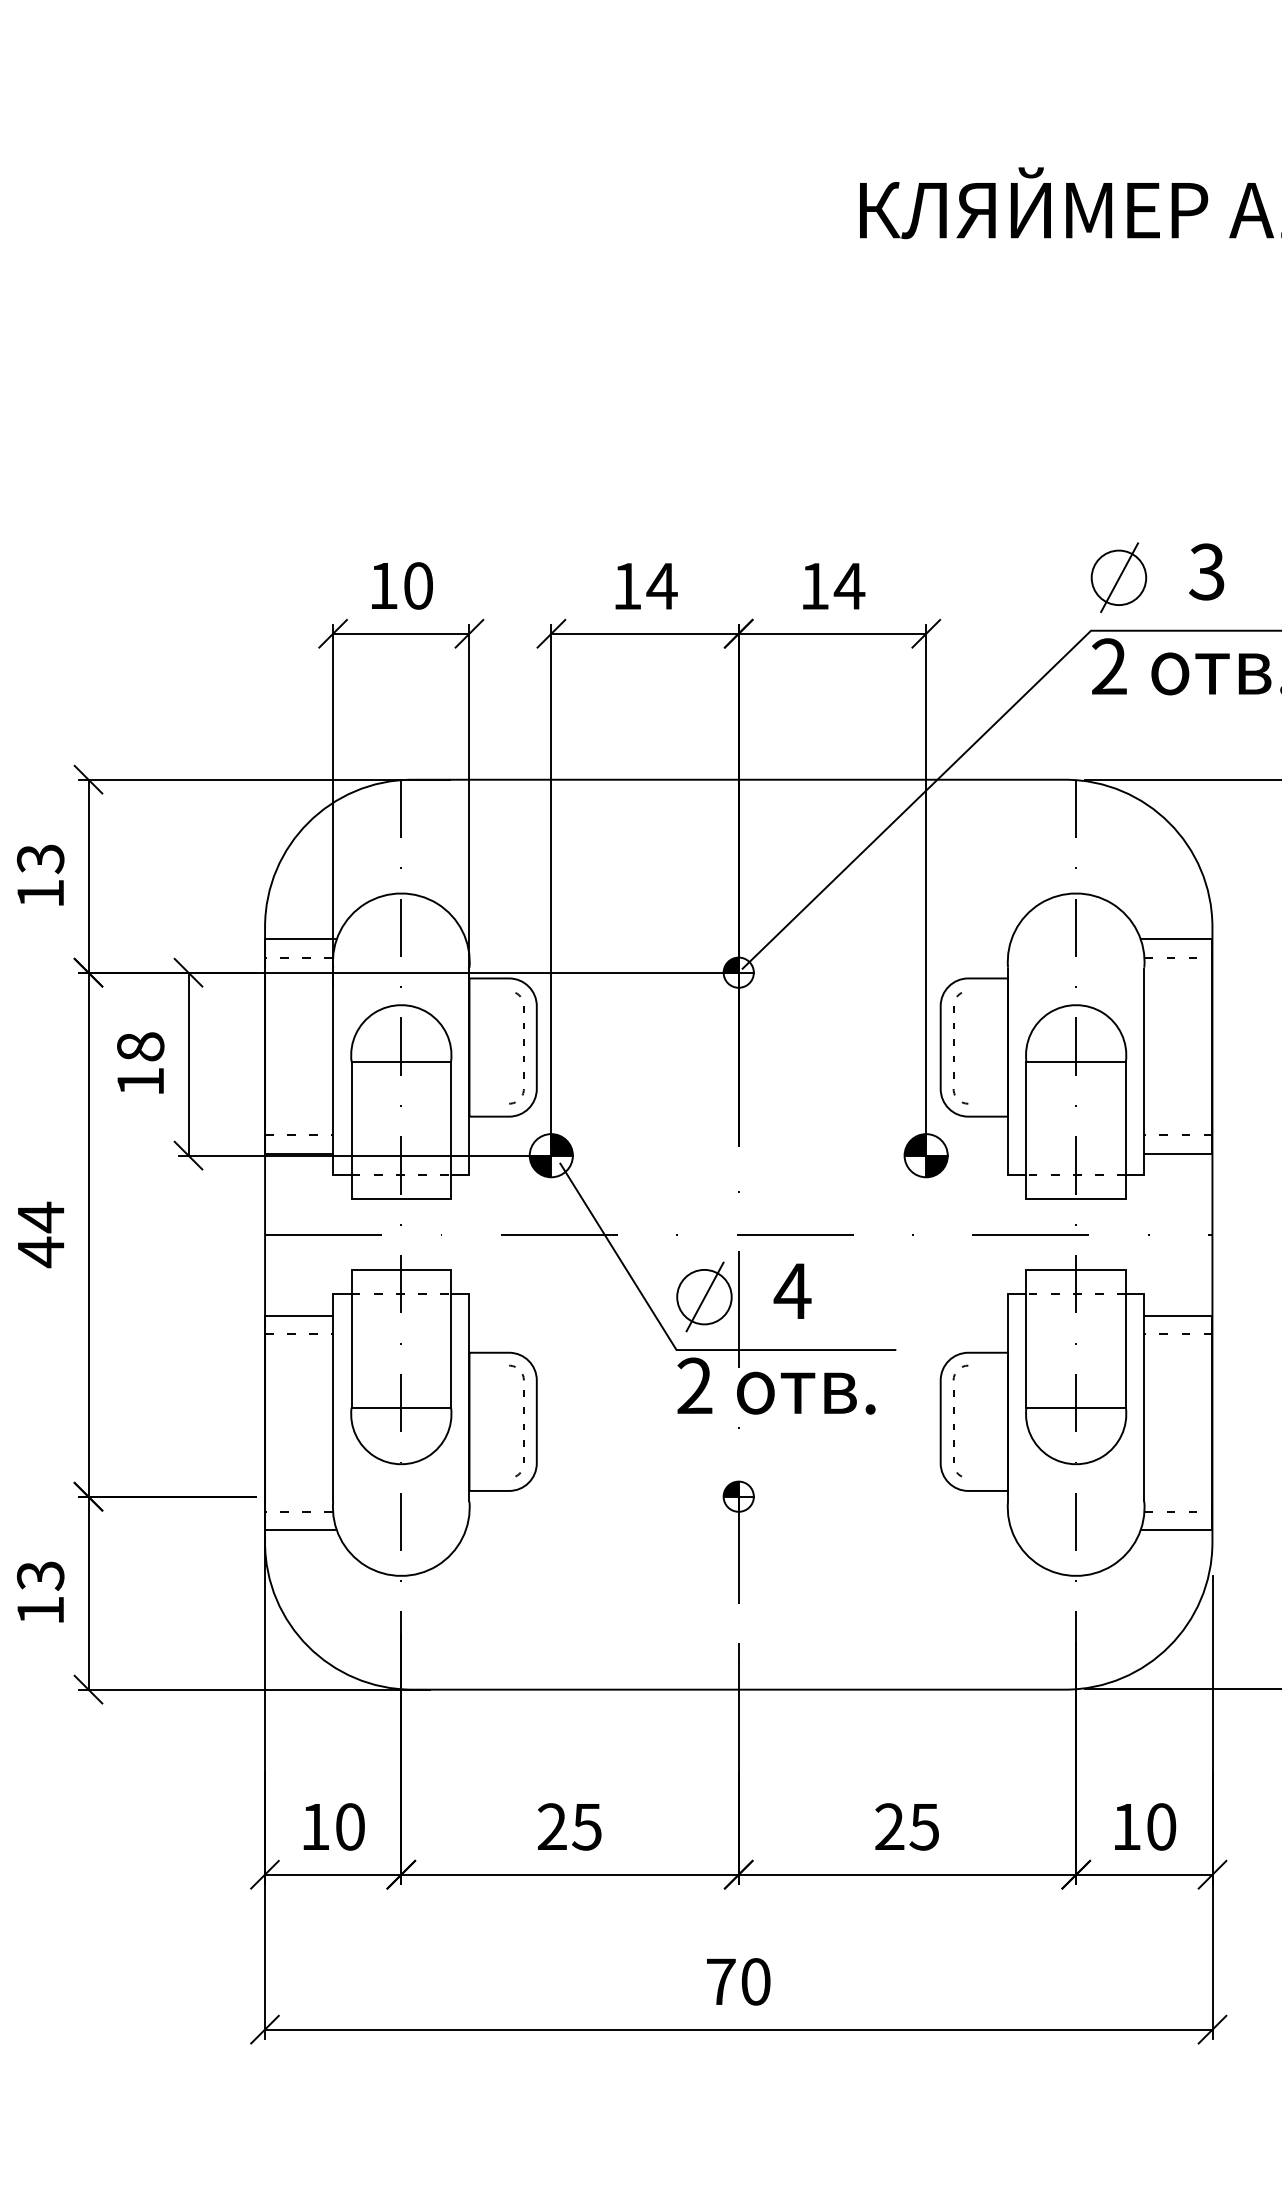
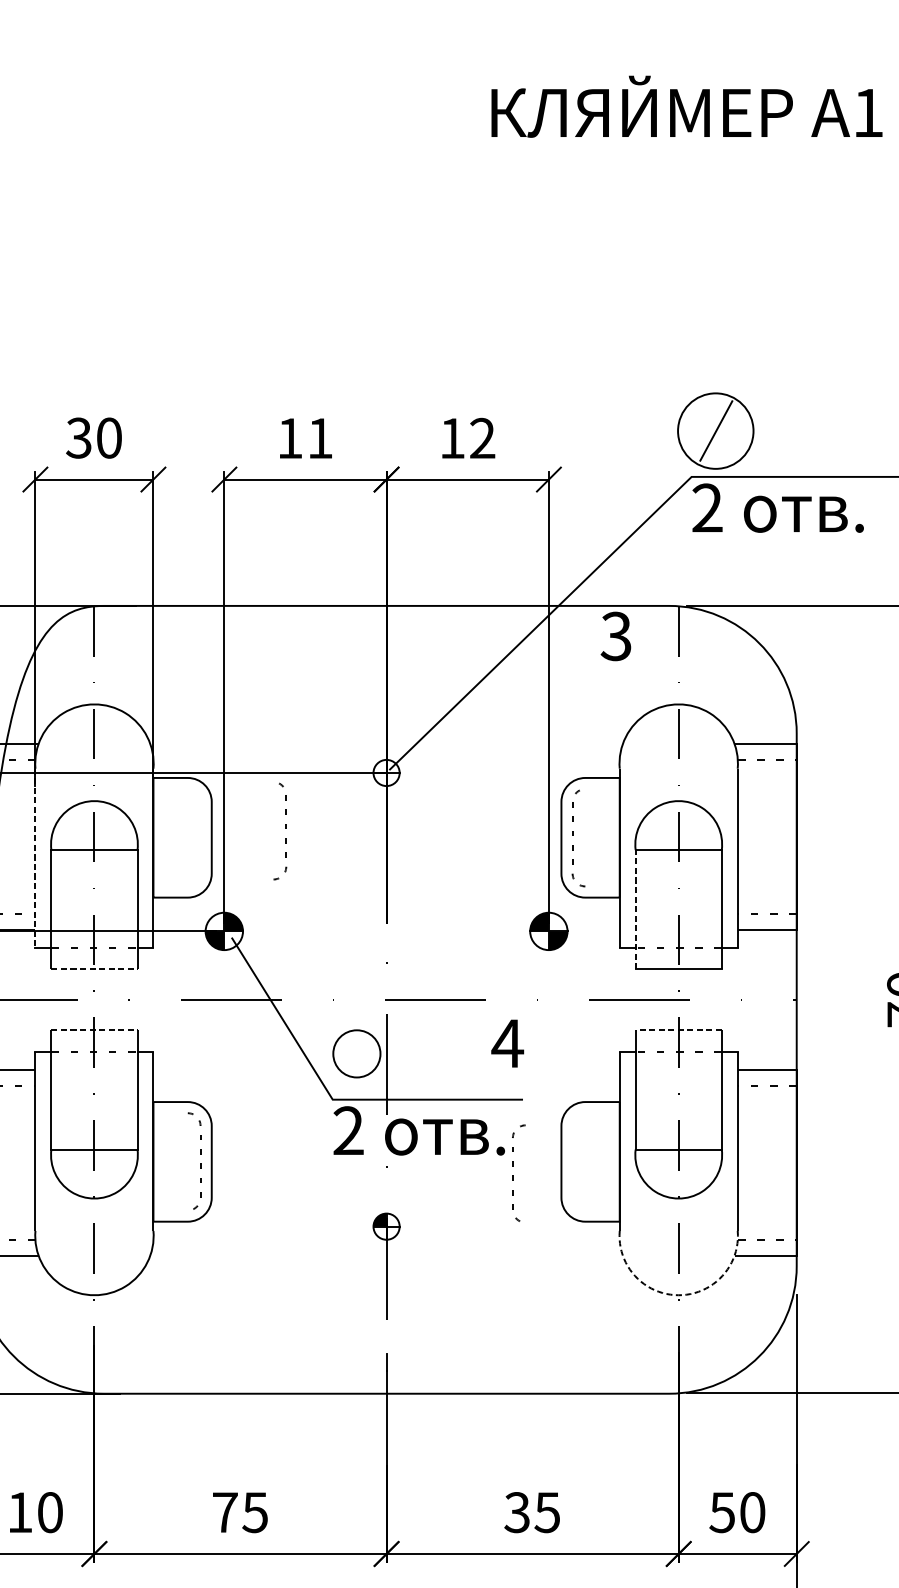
text: (1206, 571) -> (615, 636), moved
circle: (1118, 577) -> (715, 430), size x1.6
text: (382, 585) -> (78, 437), 10 -> 30
text: (849, 585) -> (482, 437), 14 -> 12
text: (661, 586) -> (319, 438), 14 -> 11
fill: (730, 964) -> (379, 765), removed
curve: (523, 1045) -> (285, 829), moved
line: (333, 1071) -> (35, 858), solid -> dashed
line: (1026, 1129) -> (635, 908), solid -> dashed
line: (401, 1199) -> (94, 969), solid -> dashed
line: (401, 1270) -> (94, 1030), solid -> dashed
line: (1076, 1270) -> (679, 1030), solid -> dashed
text: (792, 1290) -> (507, 1042), moved
line: (704, 1296) -> (356, 1053), removed
curve: (954, 1424) -> (513, 1176), moved
arc: (1076, 1575) -> (679, 1294), solid -> dashed
text: (551, 1826) -> (224, 1512), 25 -> 75
text: (889, 1826) -> (517, 1512), 25 -> 35
text: (1125, 1827) -> (721, 1513), 10 -> 50

